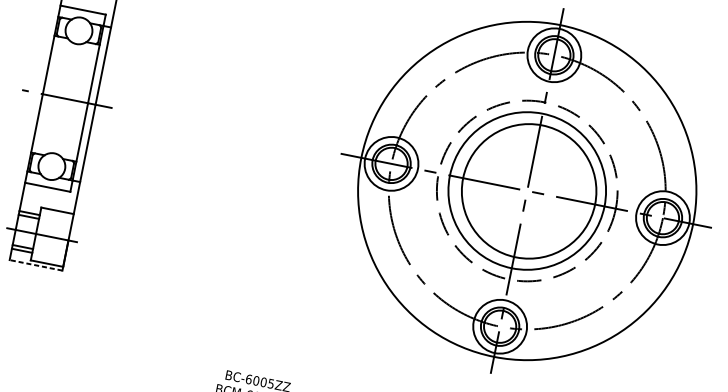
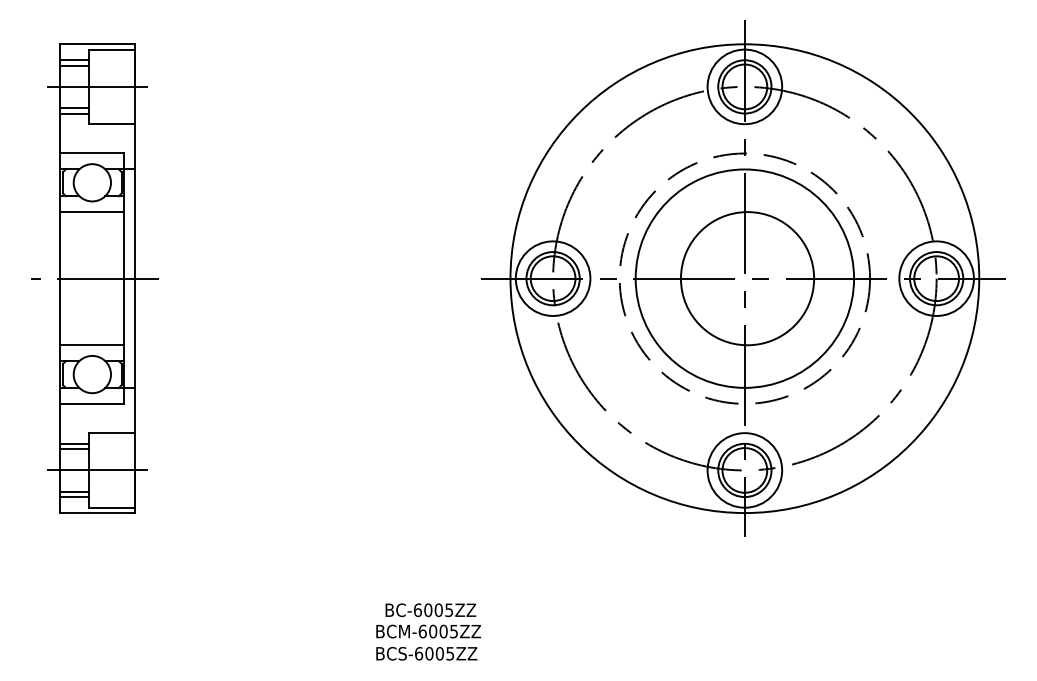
line: (74, 51) -> (92, 212), added
line: (56, 146) -> (92, 345), added
circle: (529, 191) -> (747, 278), size x0.71
line: (35, 265) -> (97, 513), dashed -> solid

